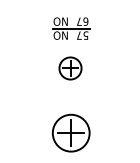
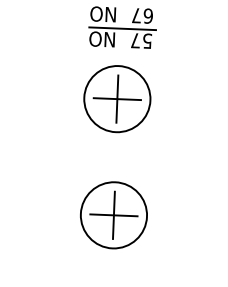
part: (70, 68) -> (117, 99), size x1.67

